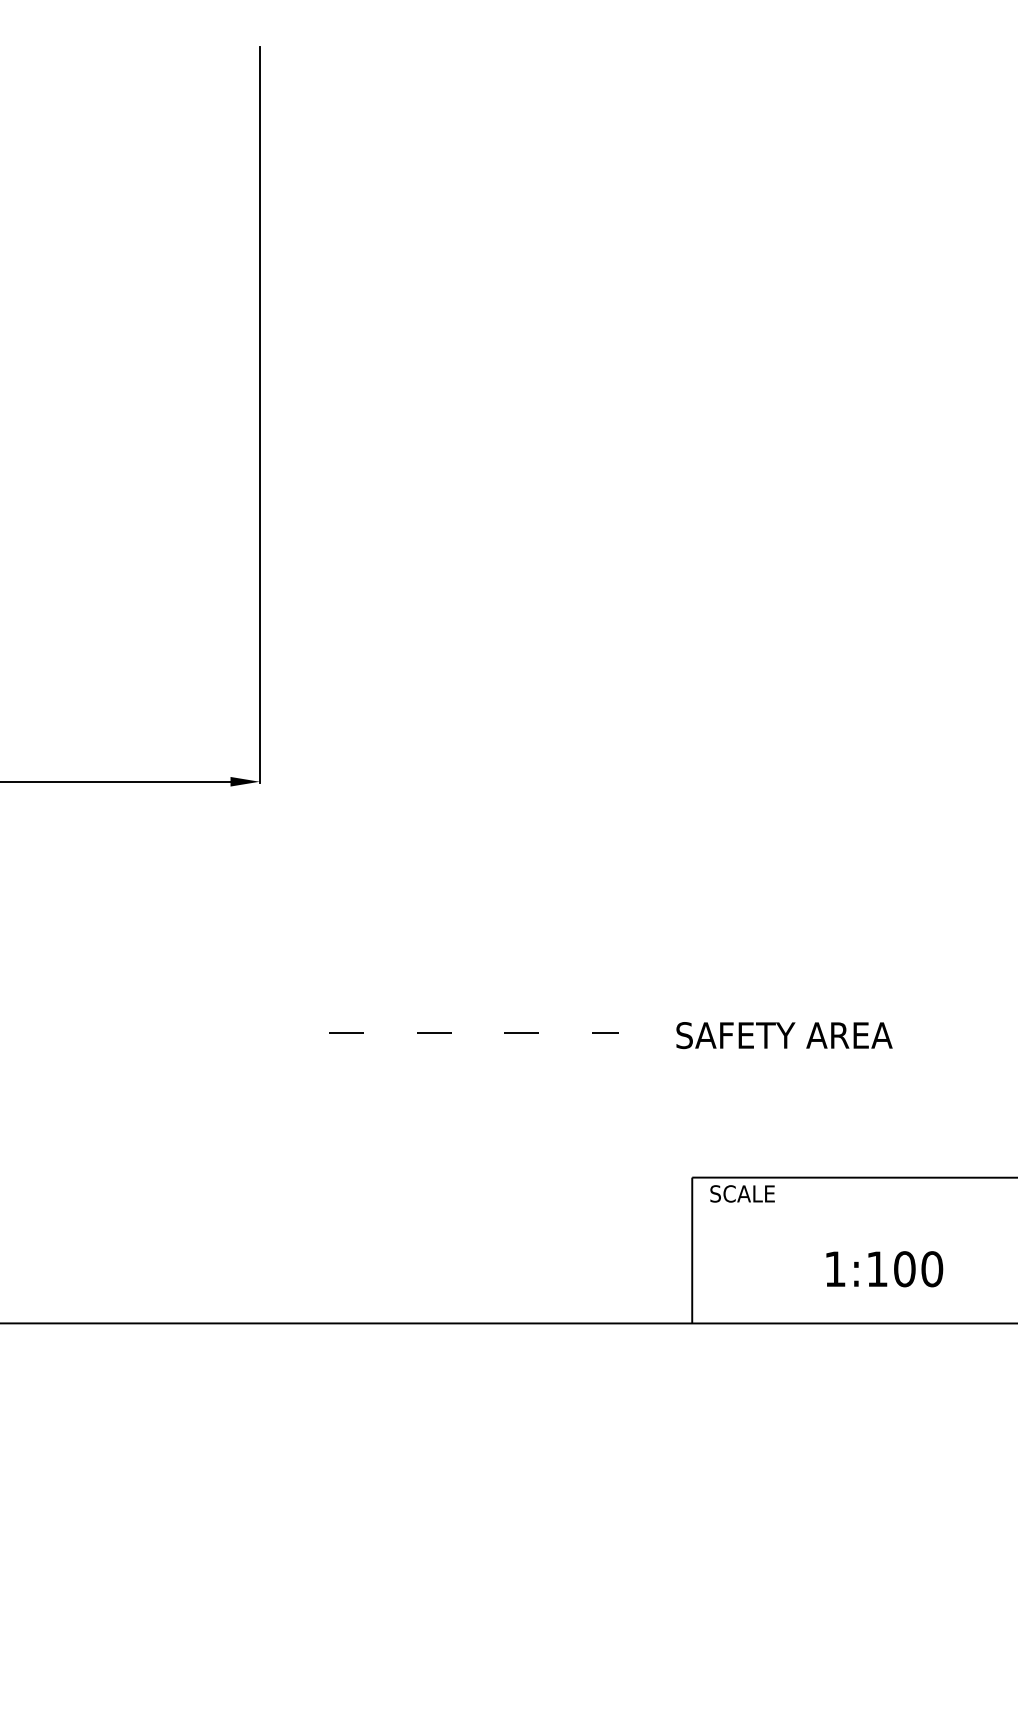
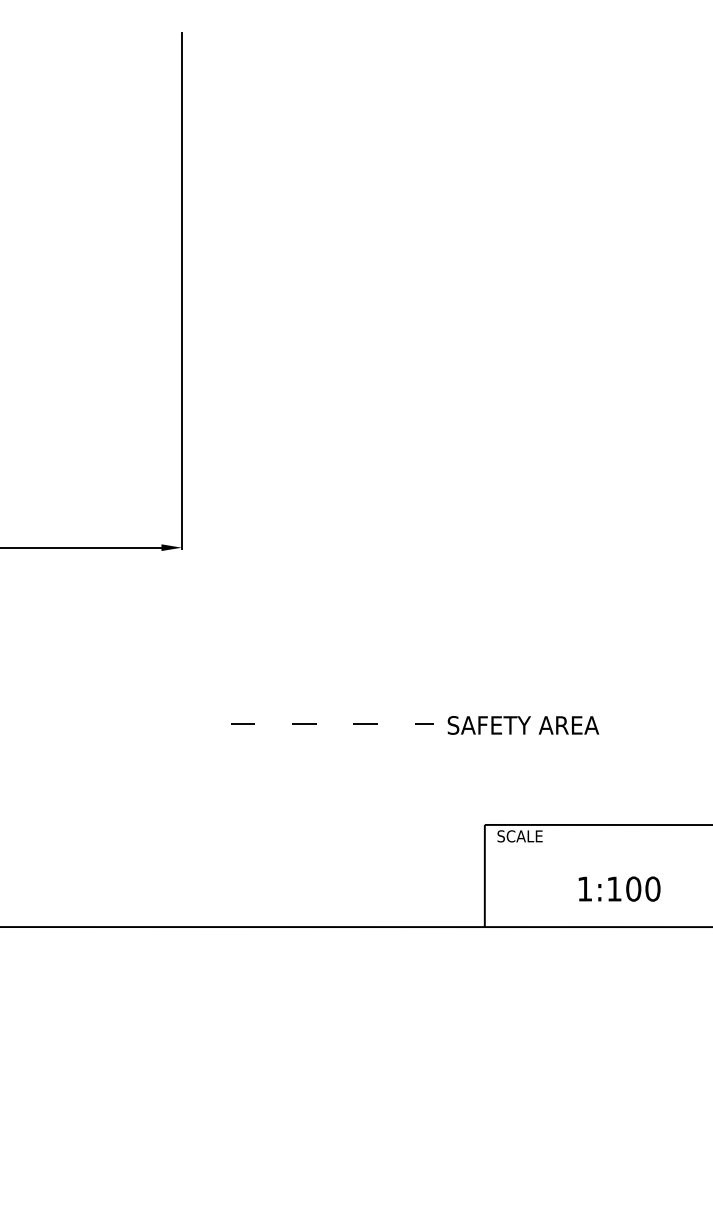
text: (784, 1035) -> (523, 725), moved

